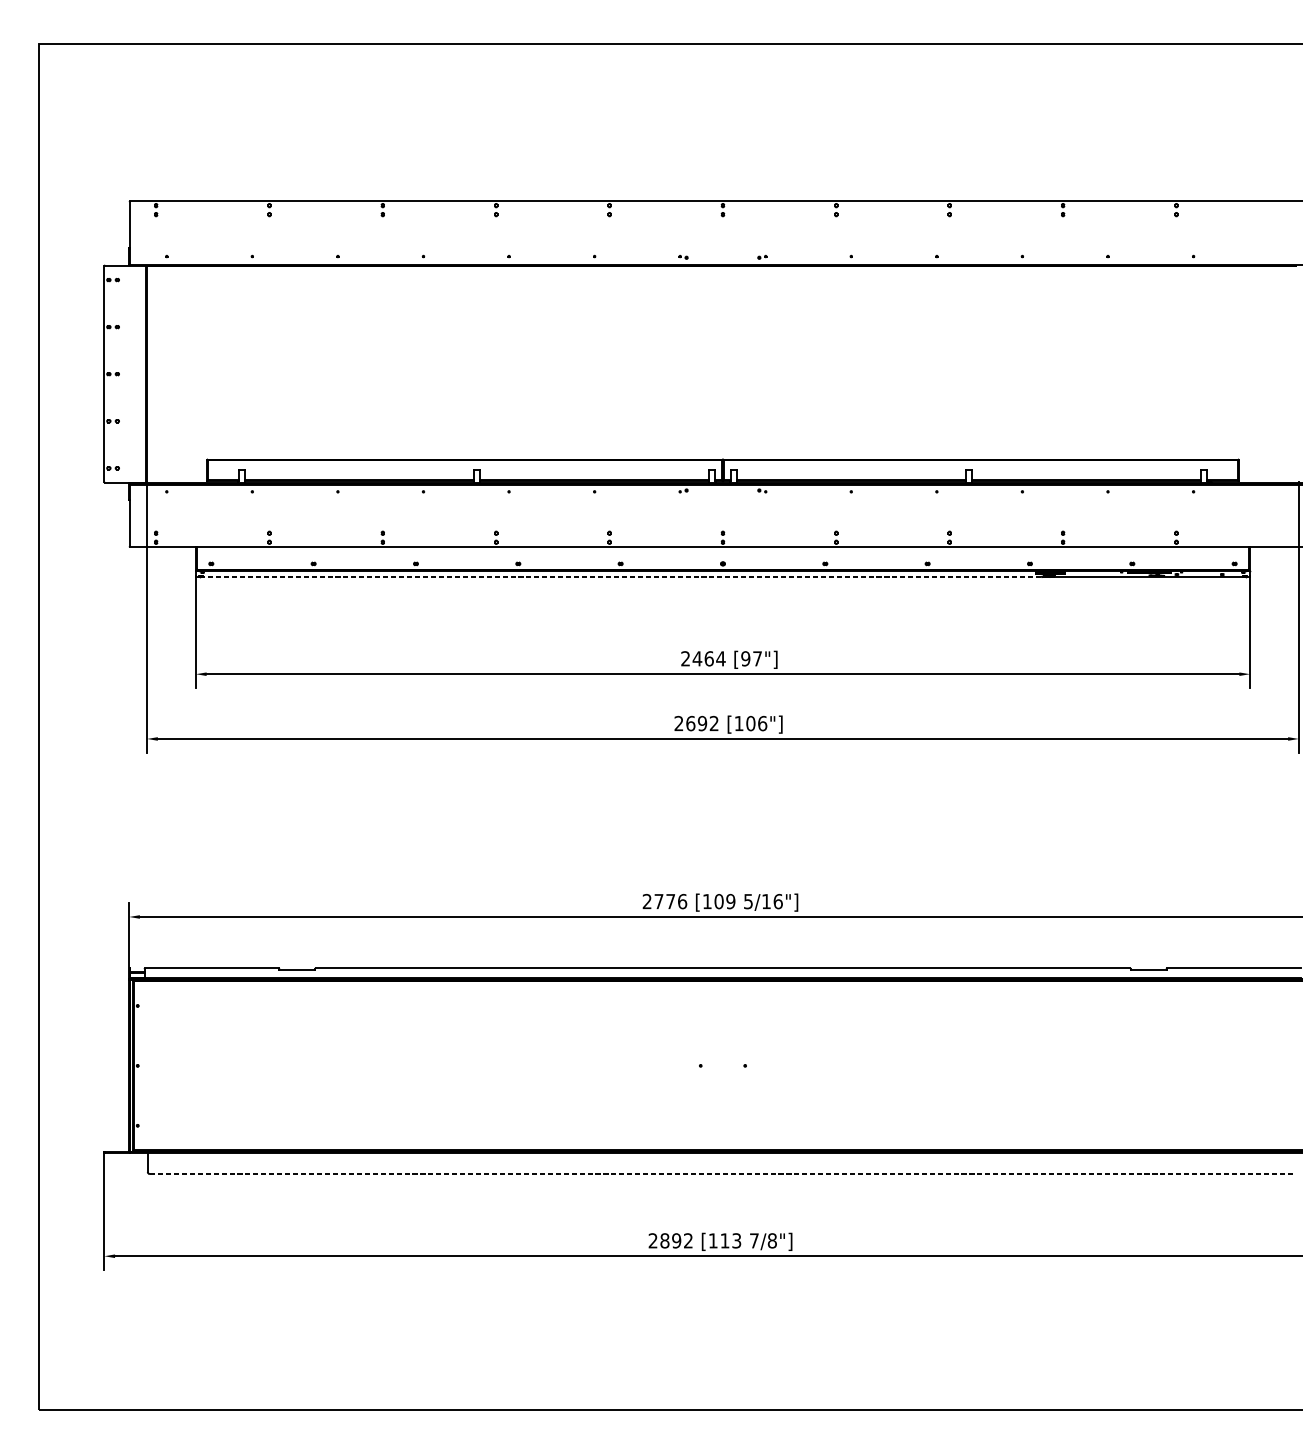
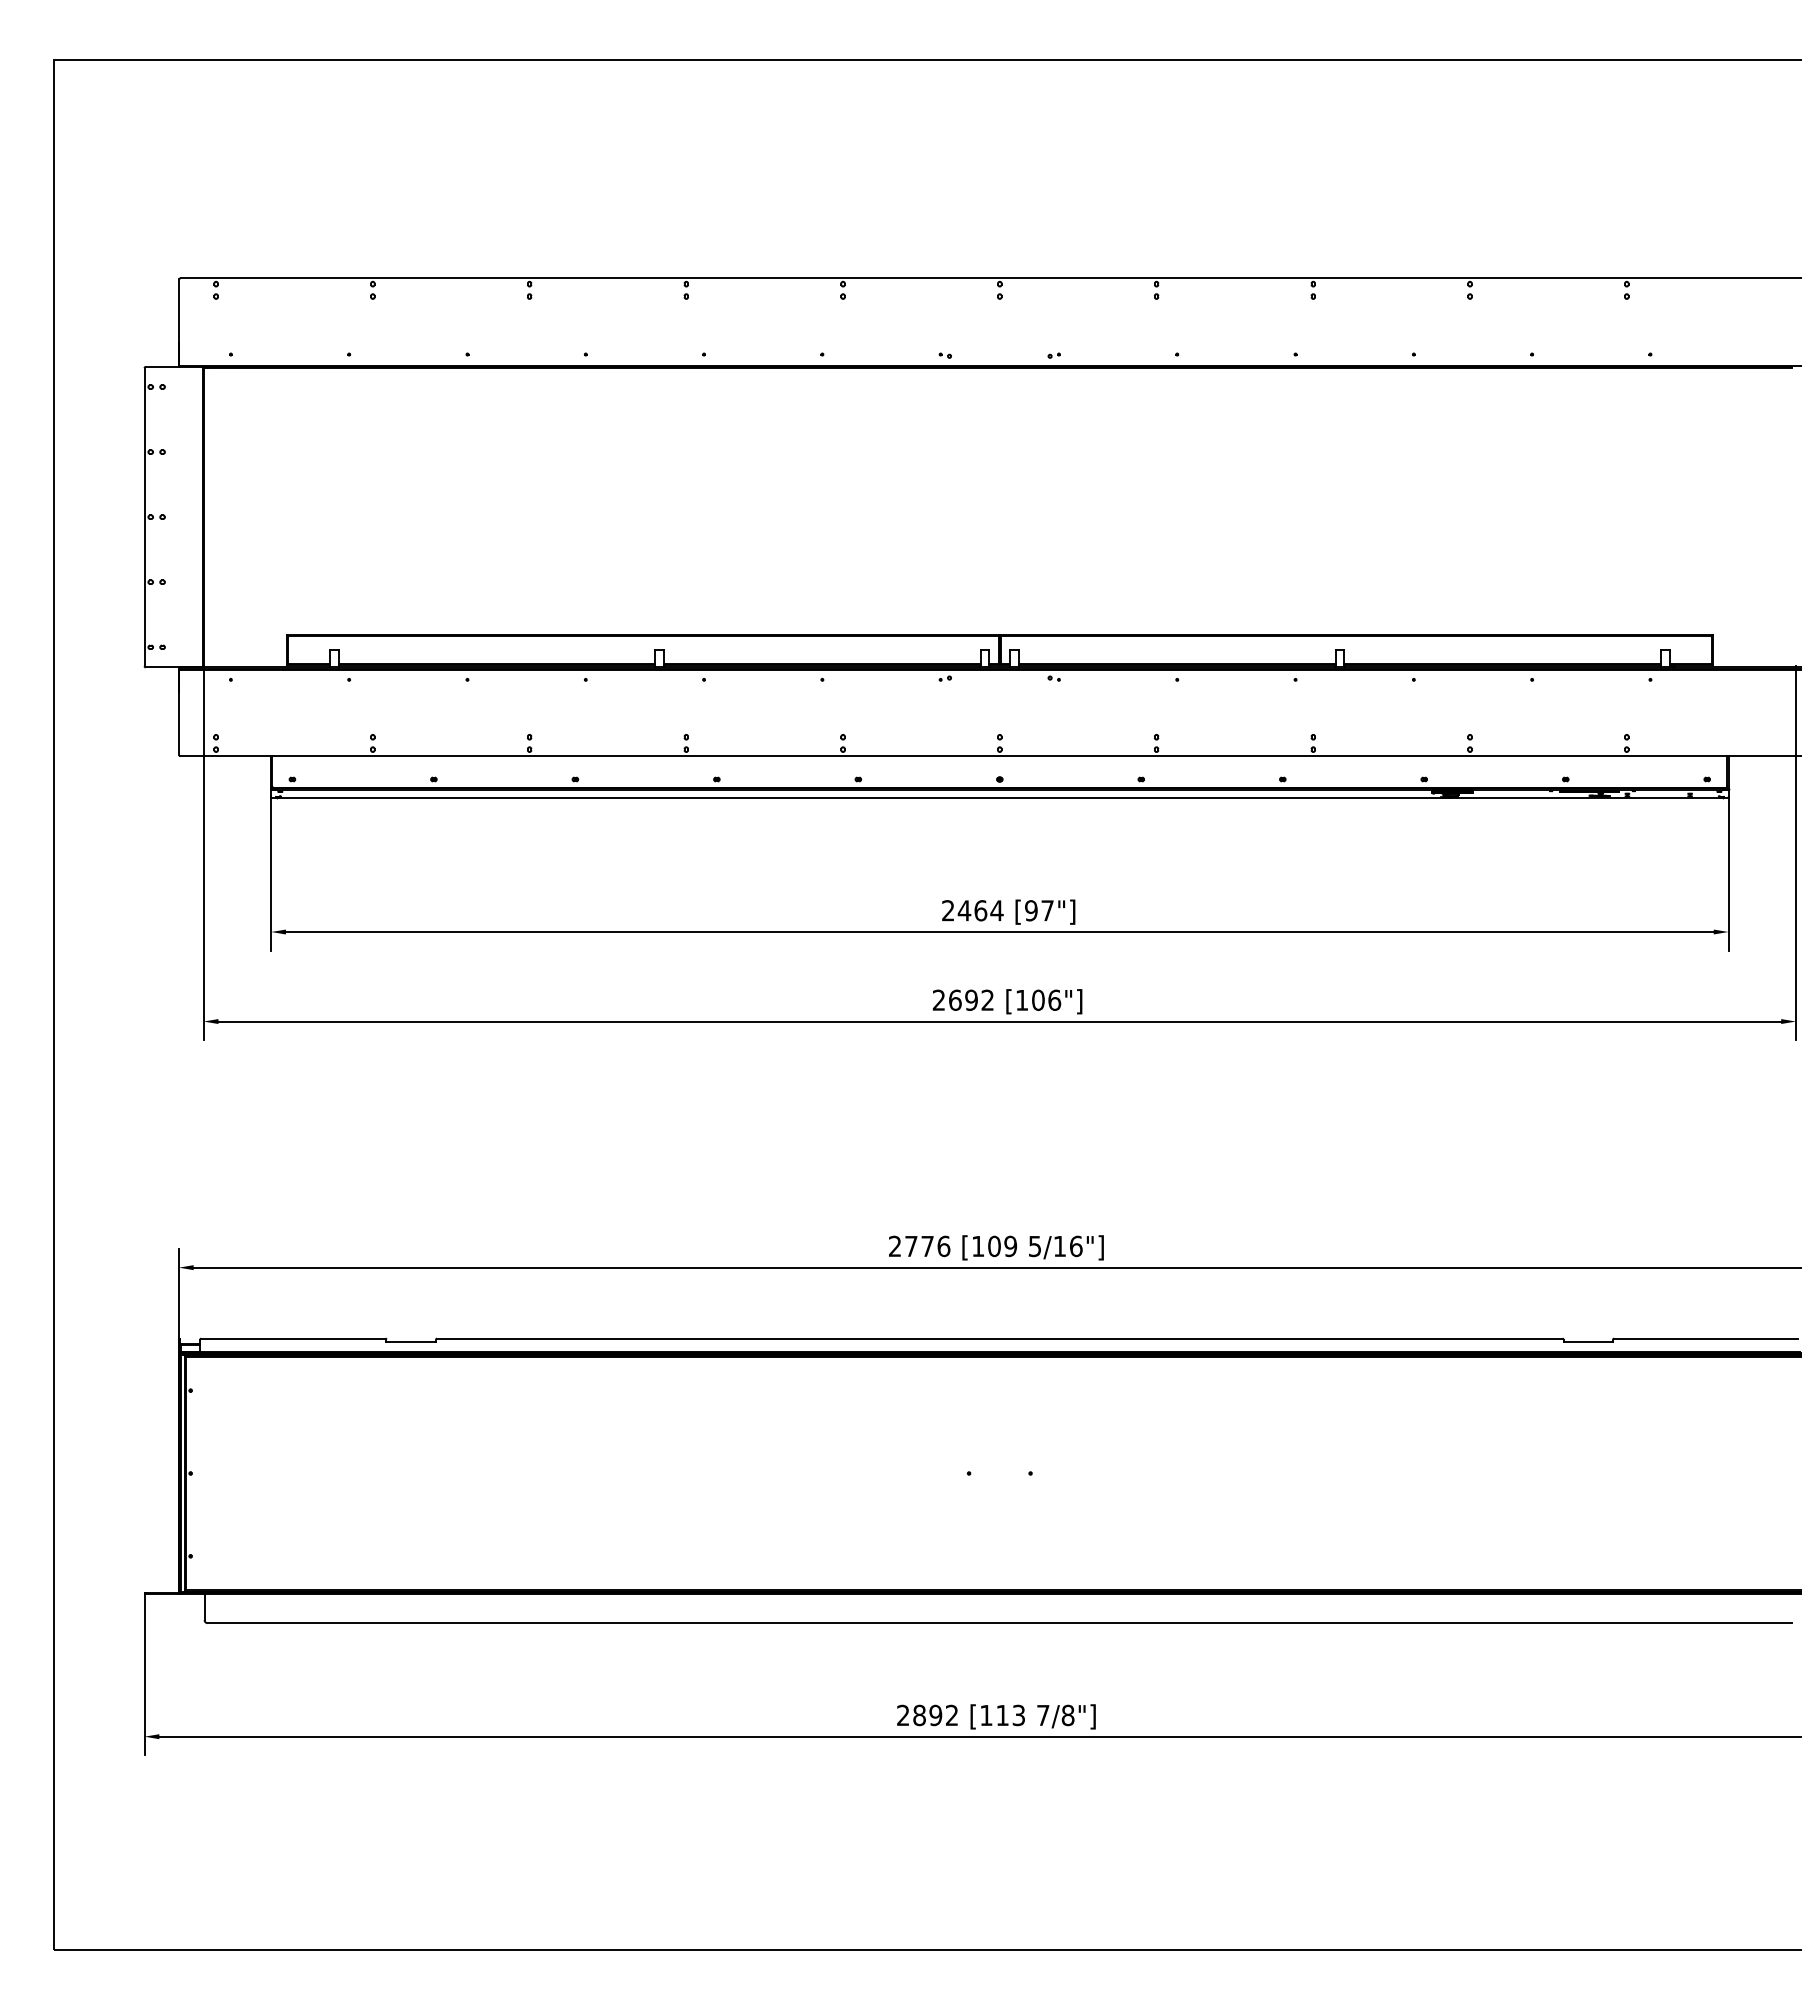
line: (621, 576) -> (859, 797), dashed -> solid
line: (723, 1174) -> (1000, 1623), dashed -> solid

